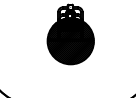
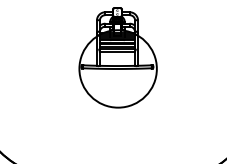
hatch: (70, 41) -> (117, 69), removed

